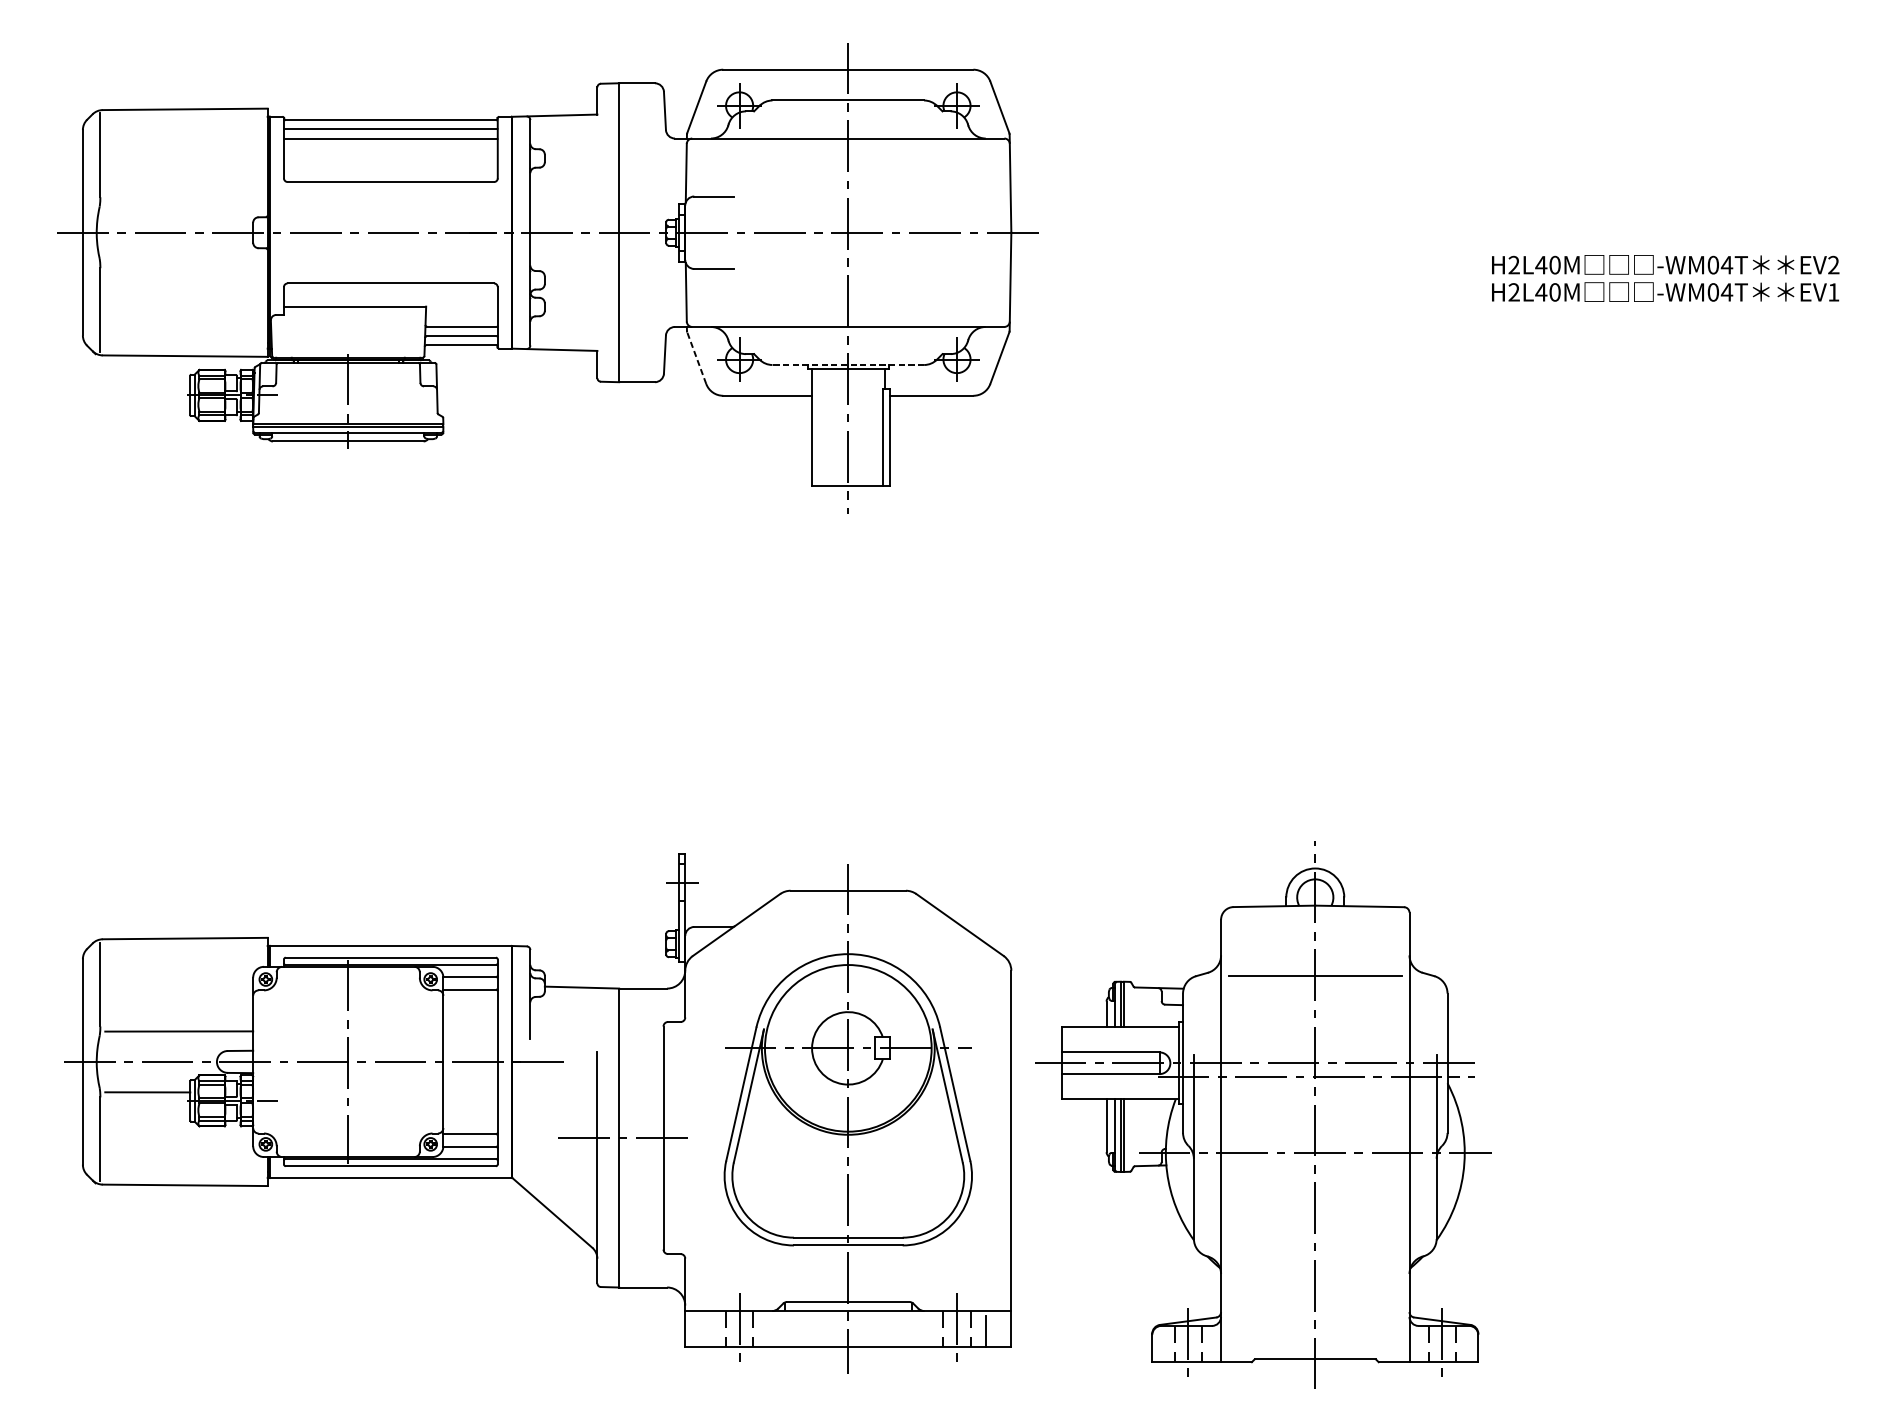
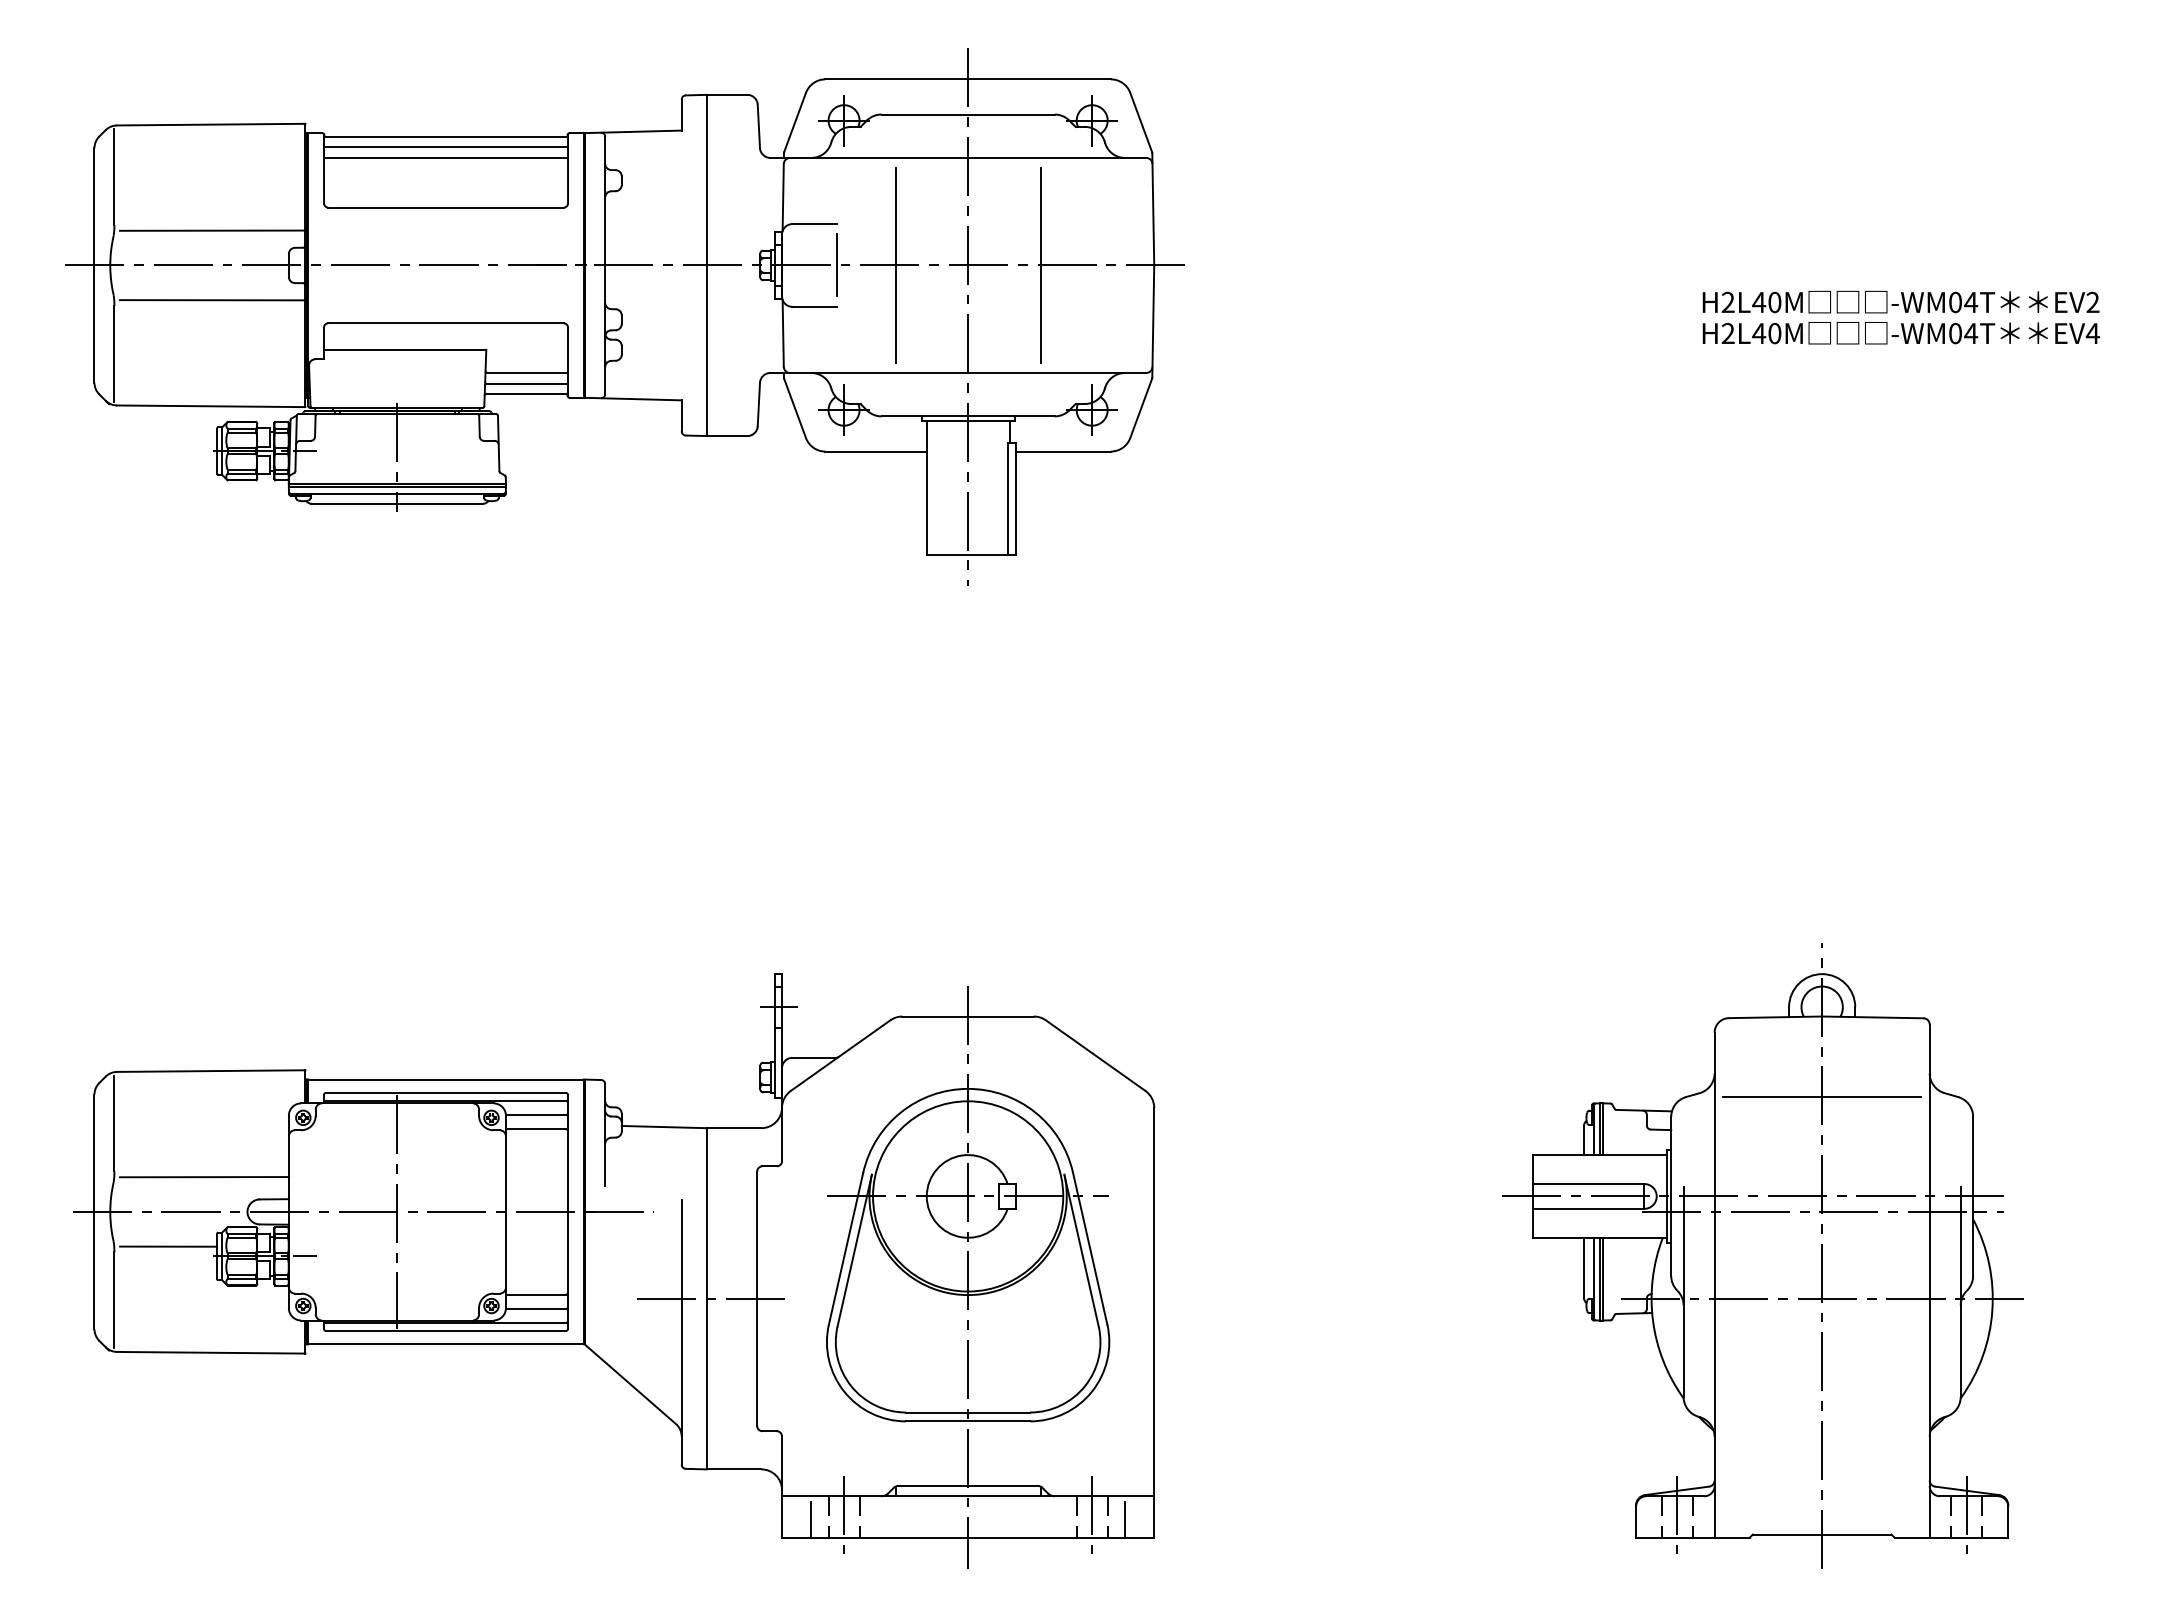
line: (186, 202) -> (212, 230), added
line: (733, 232) -> (837, 265), added
line: (784, 232) -> (895, 265), added
line: (911, 232) -> (1040, 265), added
line: (186, 263) -> (212, 300), added
text: (1833, 292) -> (2092, 333), EV1 -> EV4
line: (697, 358) -> (795, 408), dashed -> solid
line: (848, 365) -> (968, 416), dashed -> solid
part: (1263, 1115) -> (1762, 1255), moved
line: (710, 1331) -> (810, 1519), added

